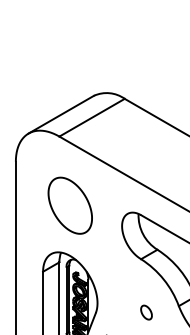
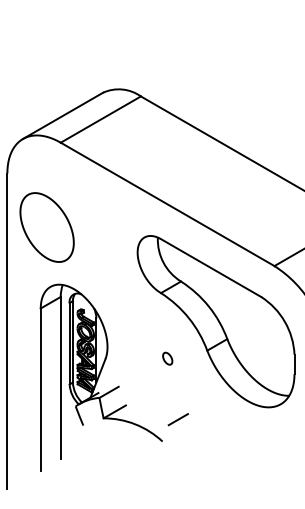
part: (69, 205) -> (46, 227), moved
part: (146, 312) -> (167, 358), size x0.7

